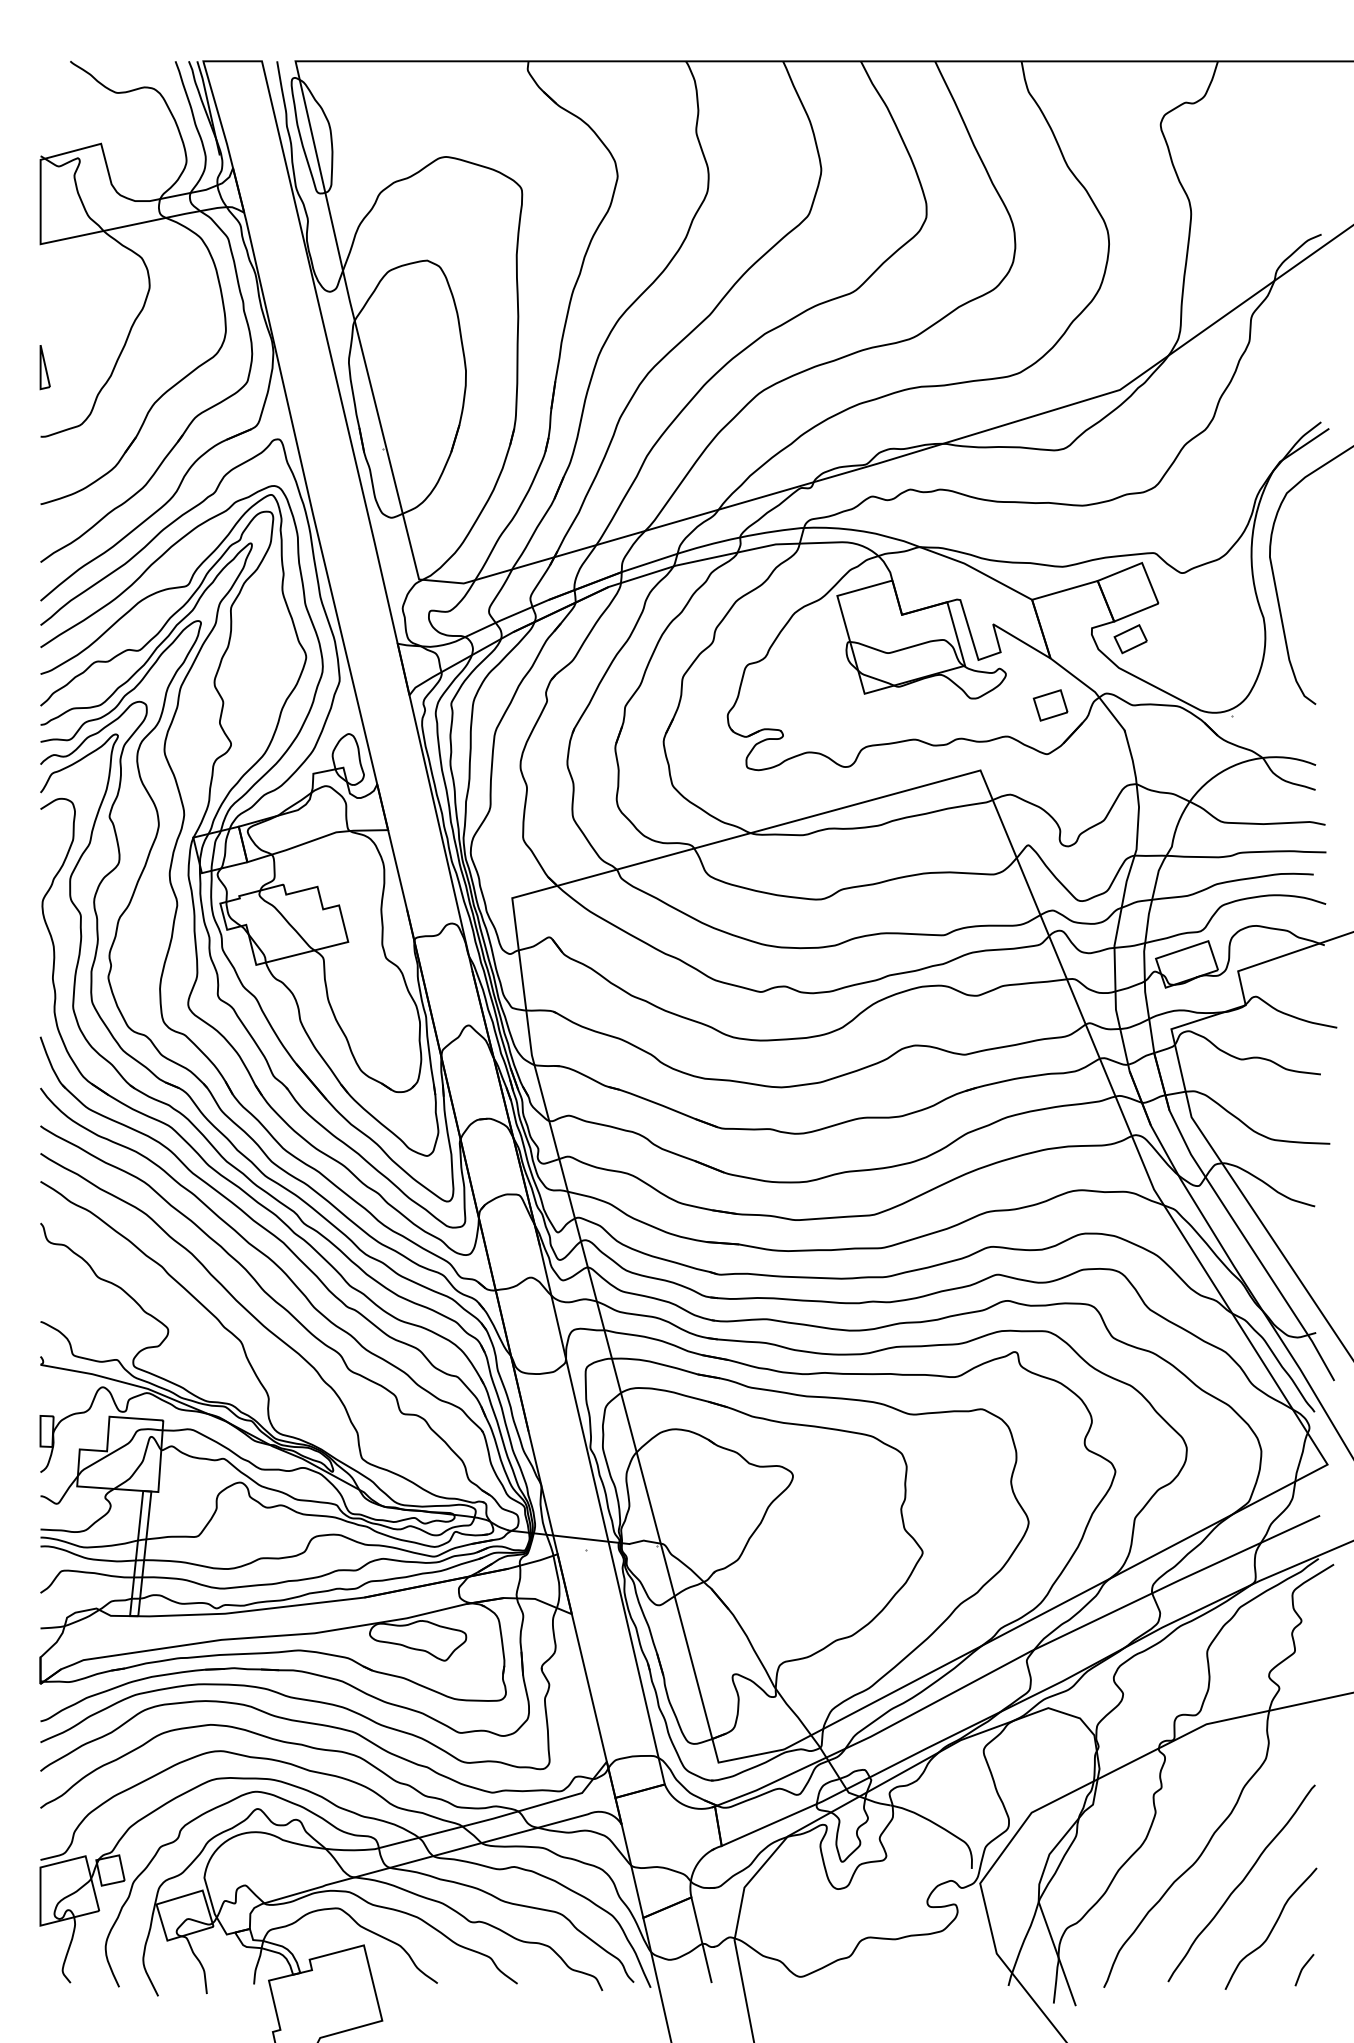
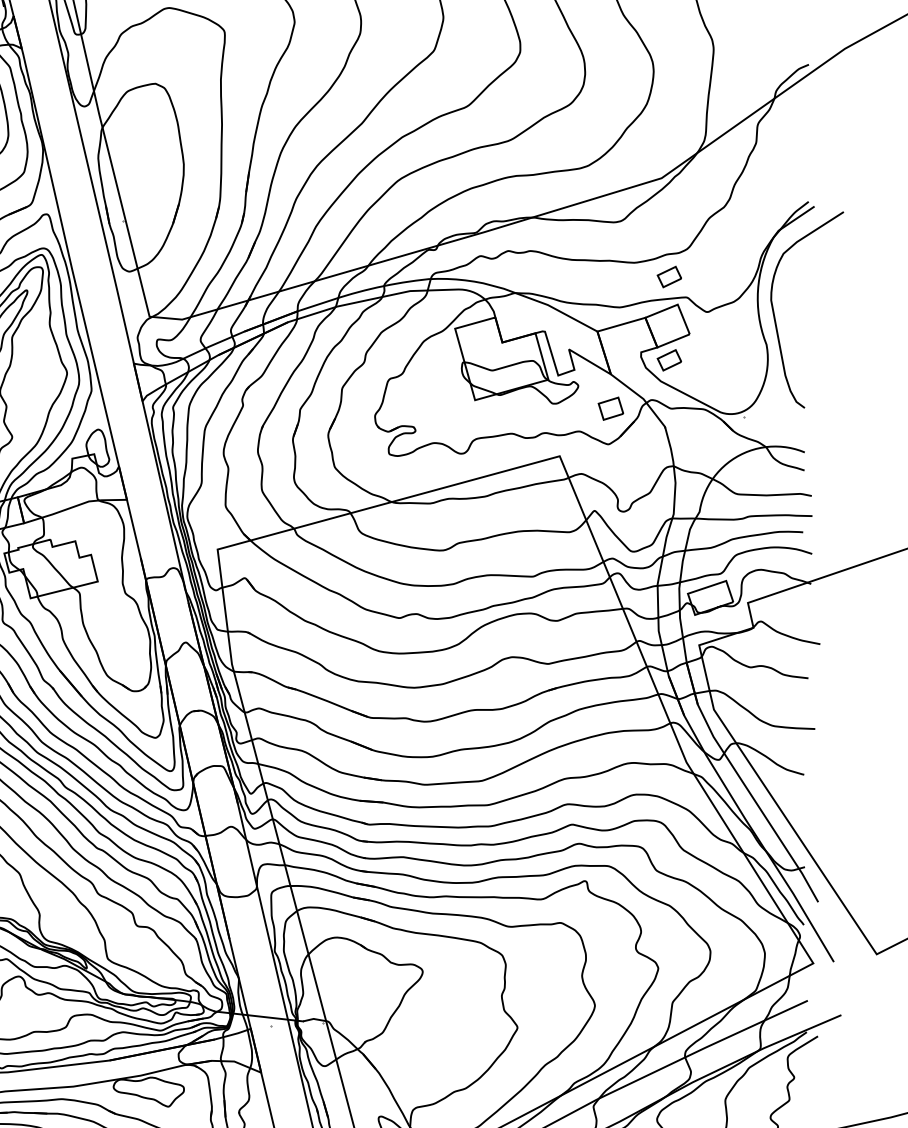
part: (1130, 525) -> (669, 277), added

